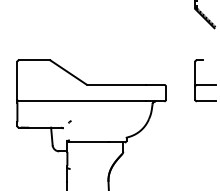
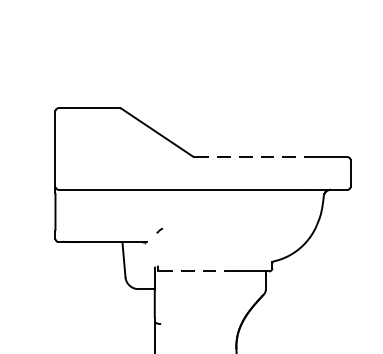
line: (116, 84) -> (252, 156), solid -> dashed
line: (88, 142) -> (196, 271), solid -> dashed

